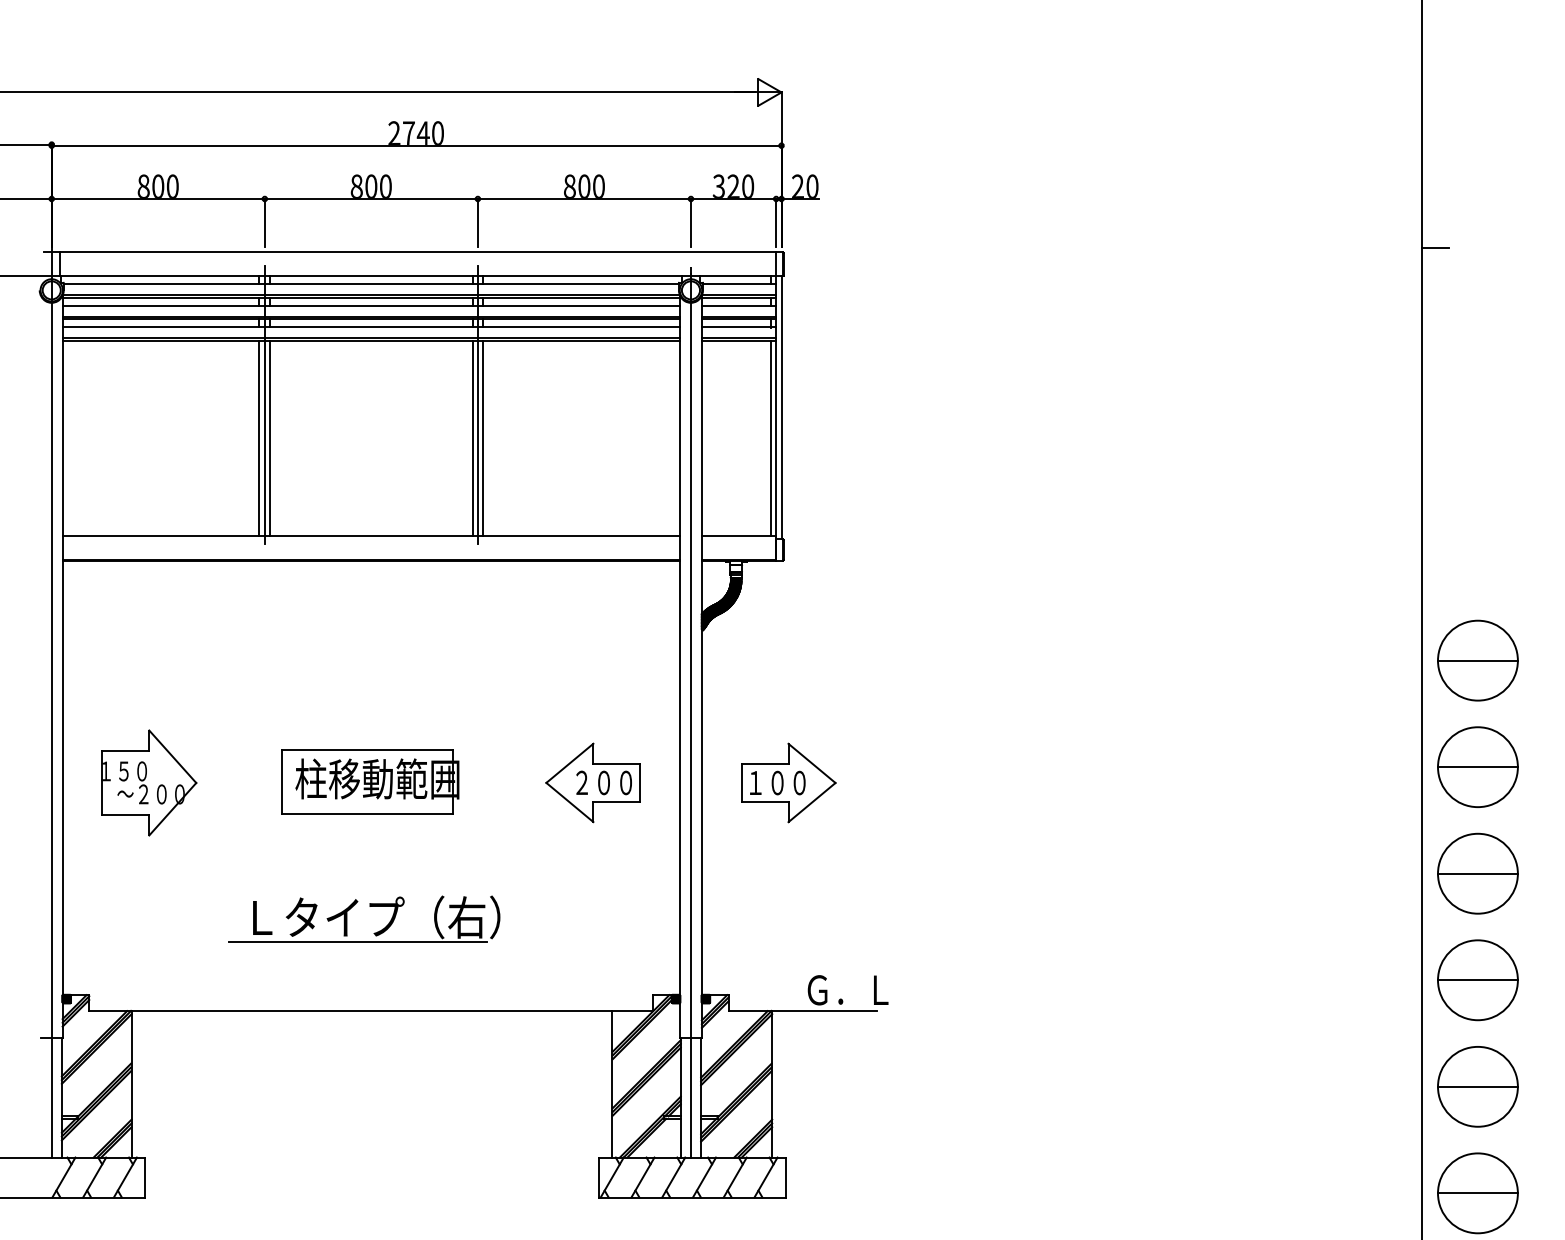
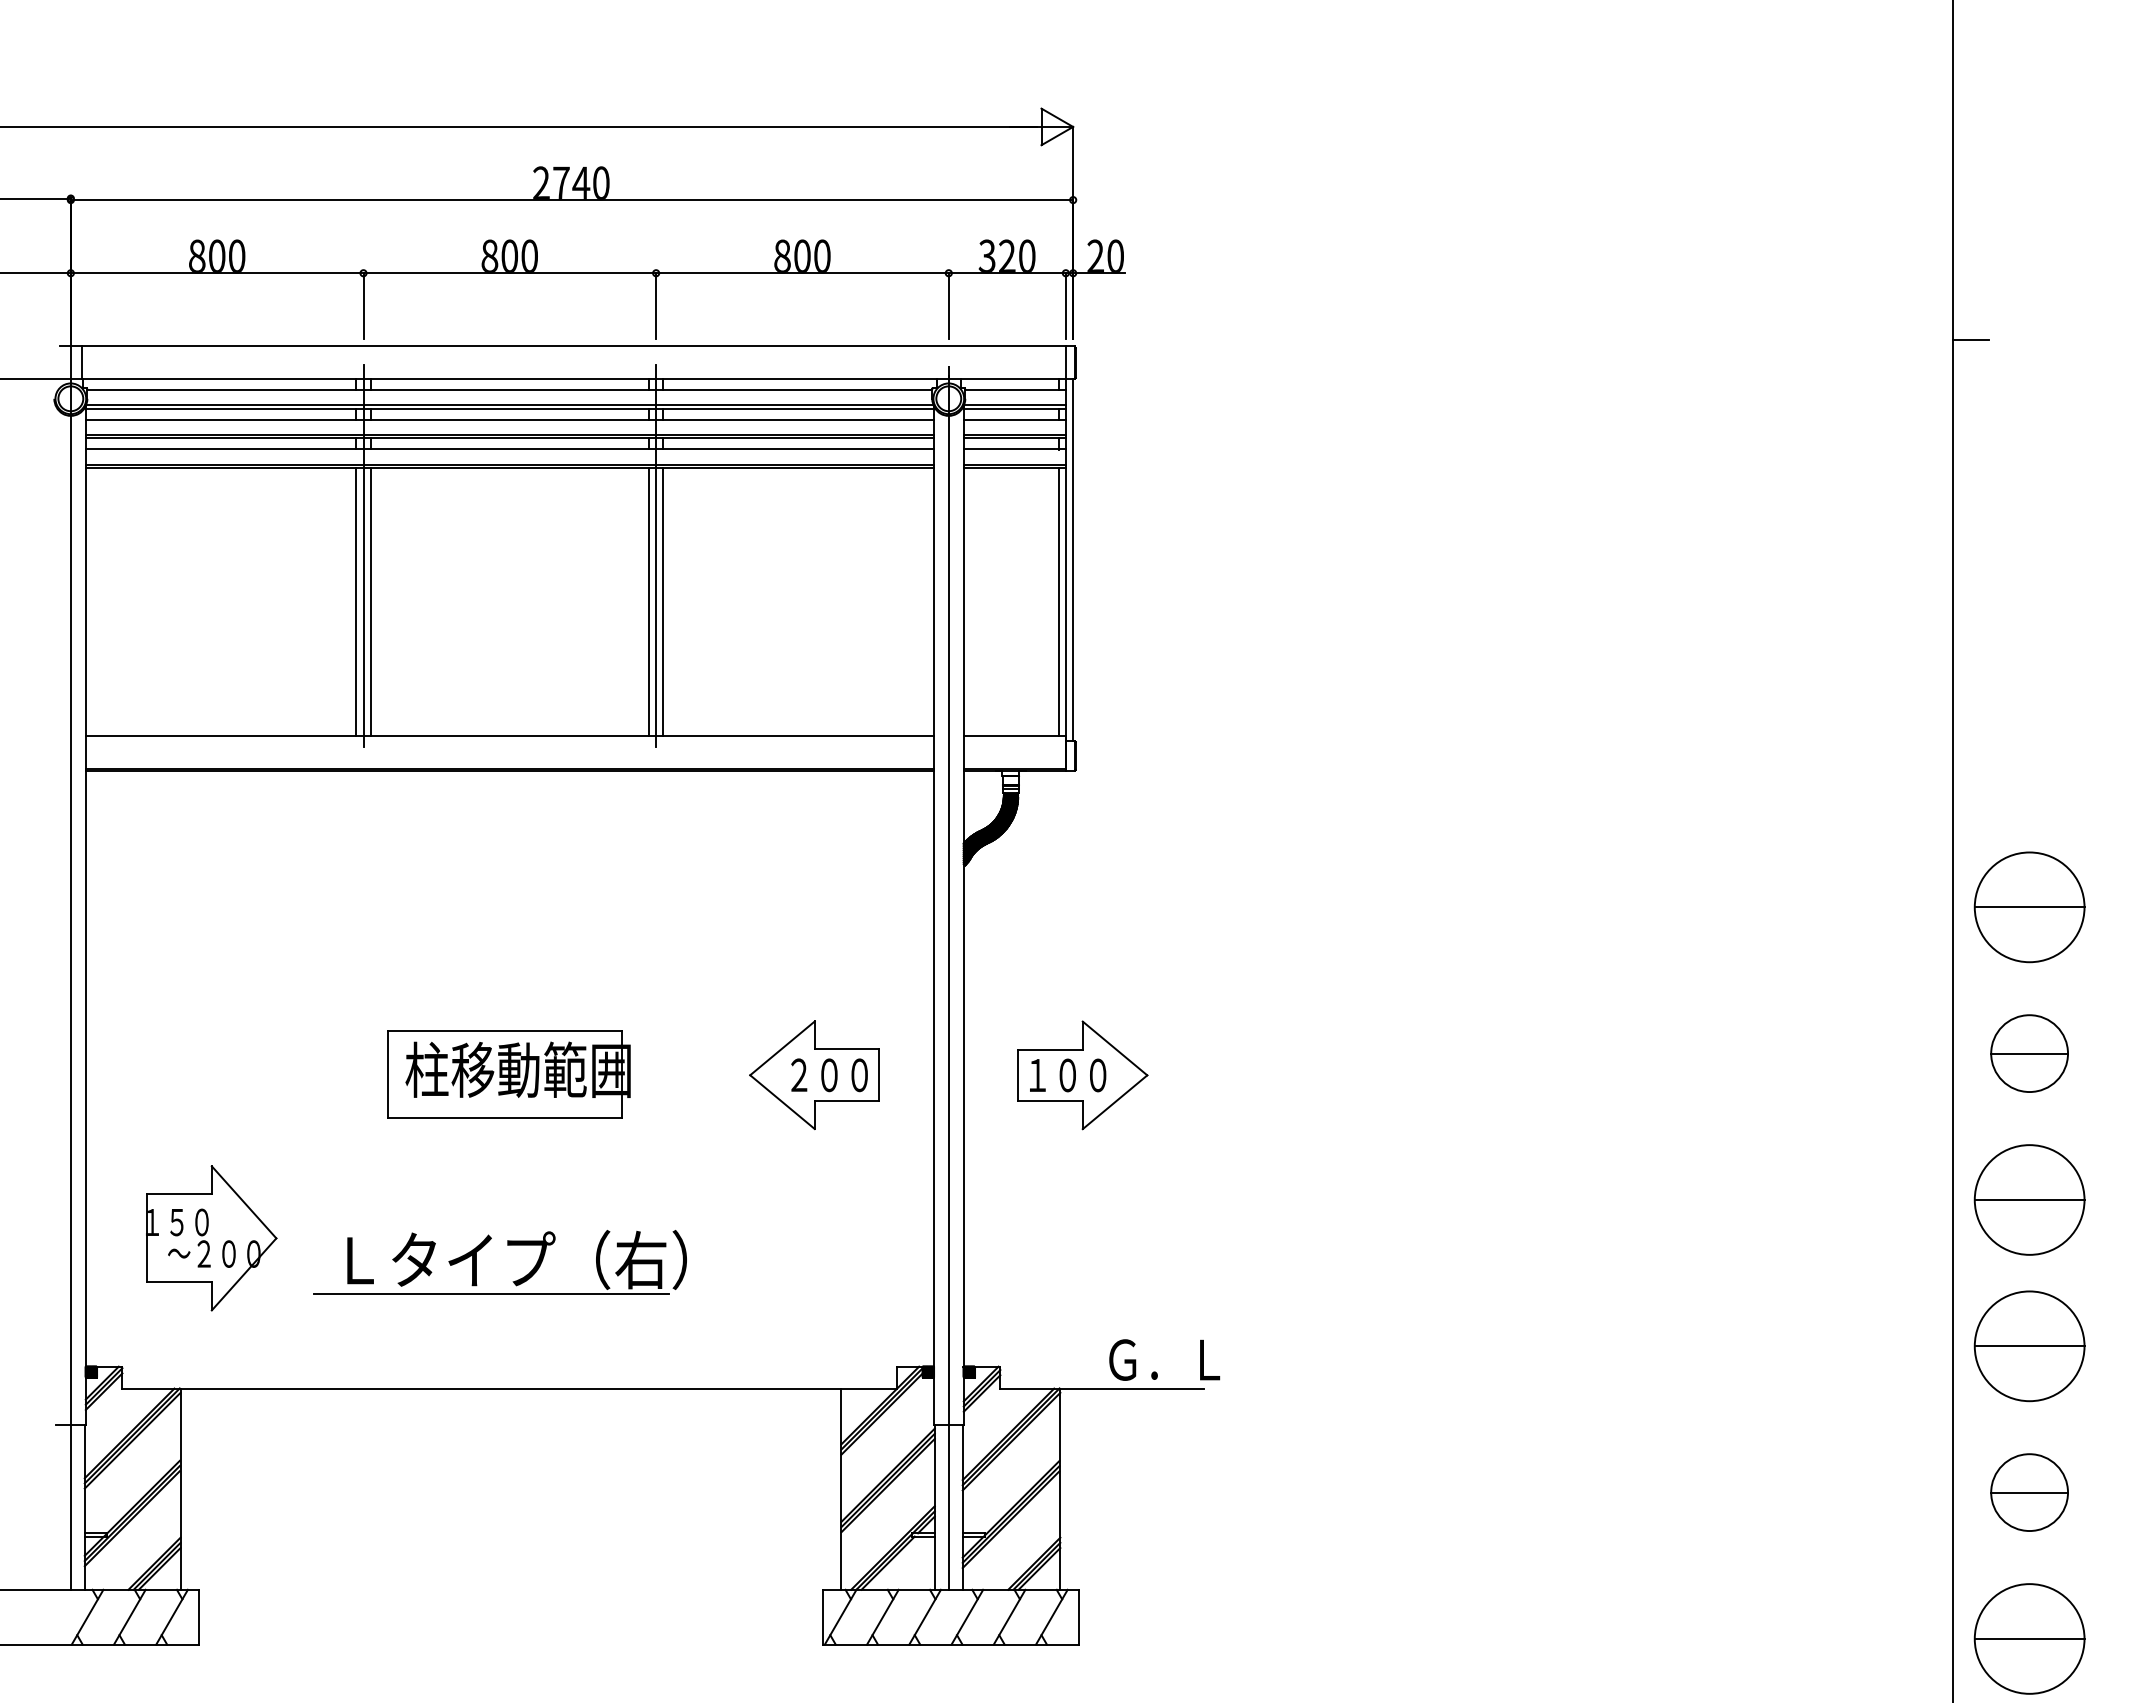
part: (1477, 767) -> (2029, 1053), size x0.7
part: (149, 783) -> (211, 1238), moved
part: (1477, 1086) -> (2029, 1492), size x0.7

